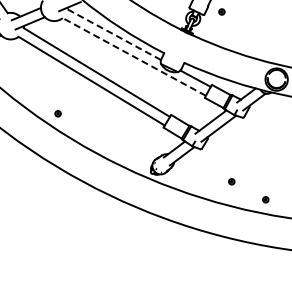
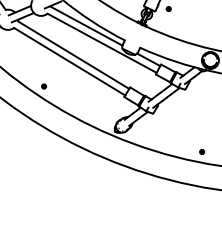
line: (113, 34) -> (86, 26), dashed -> solid
line: (133, 56) -> (101, 42), dashed -> solid
part: (231, 181) -> (176, 138), removed

